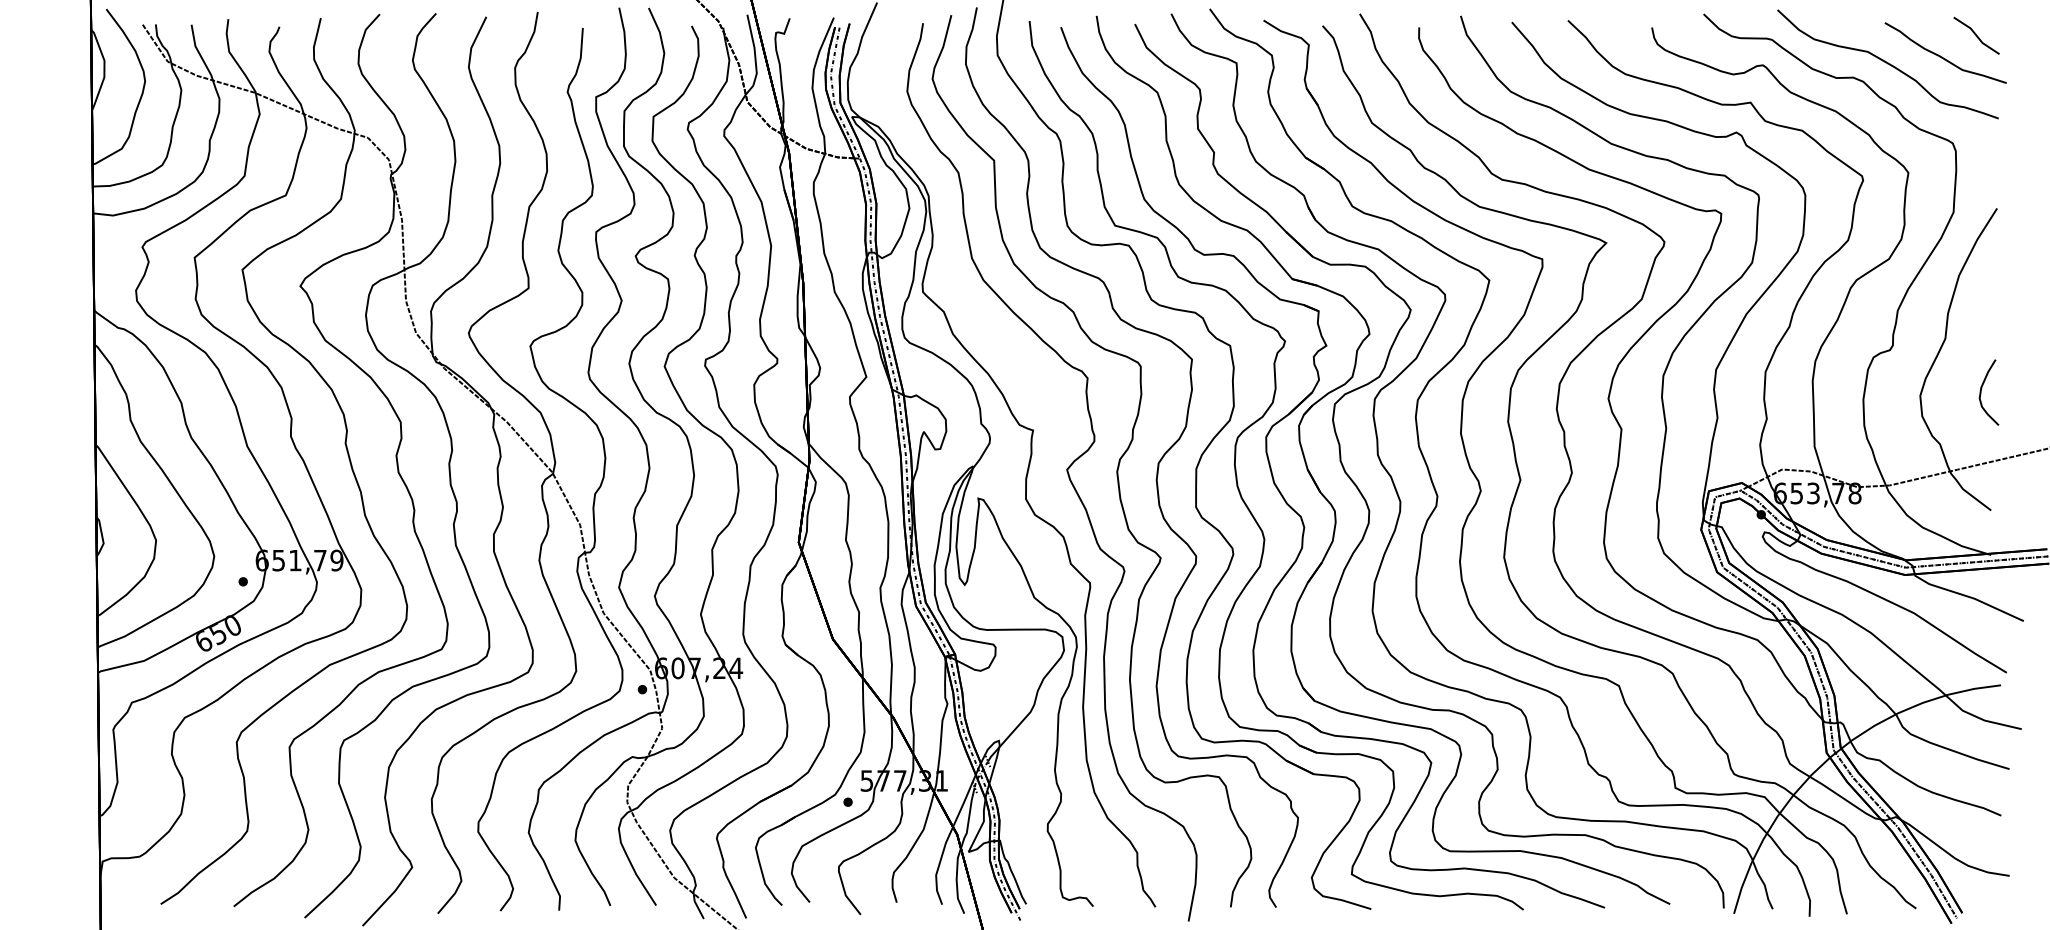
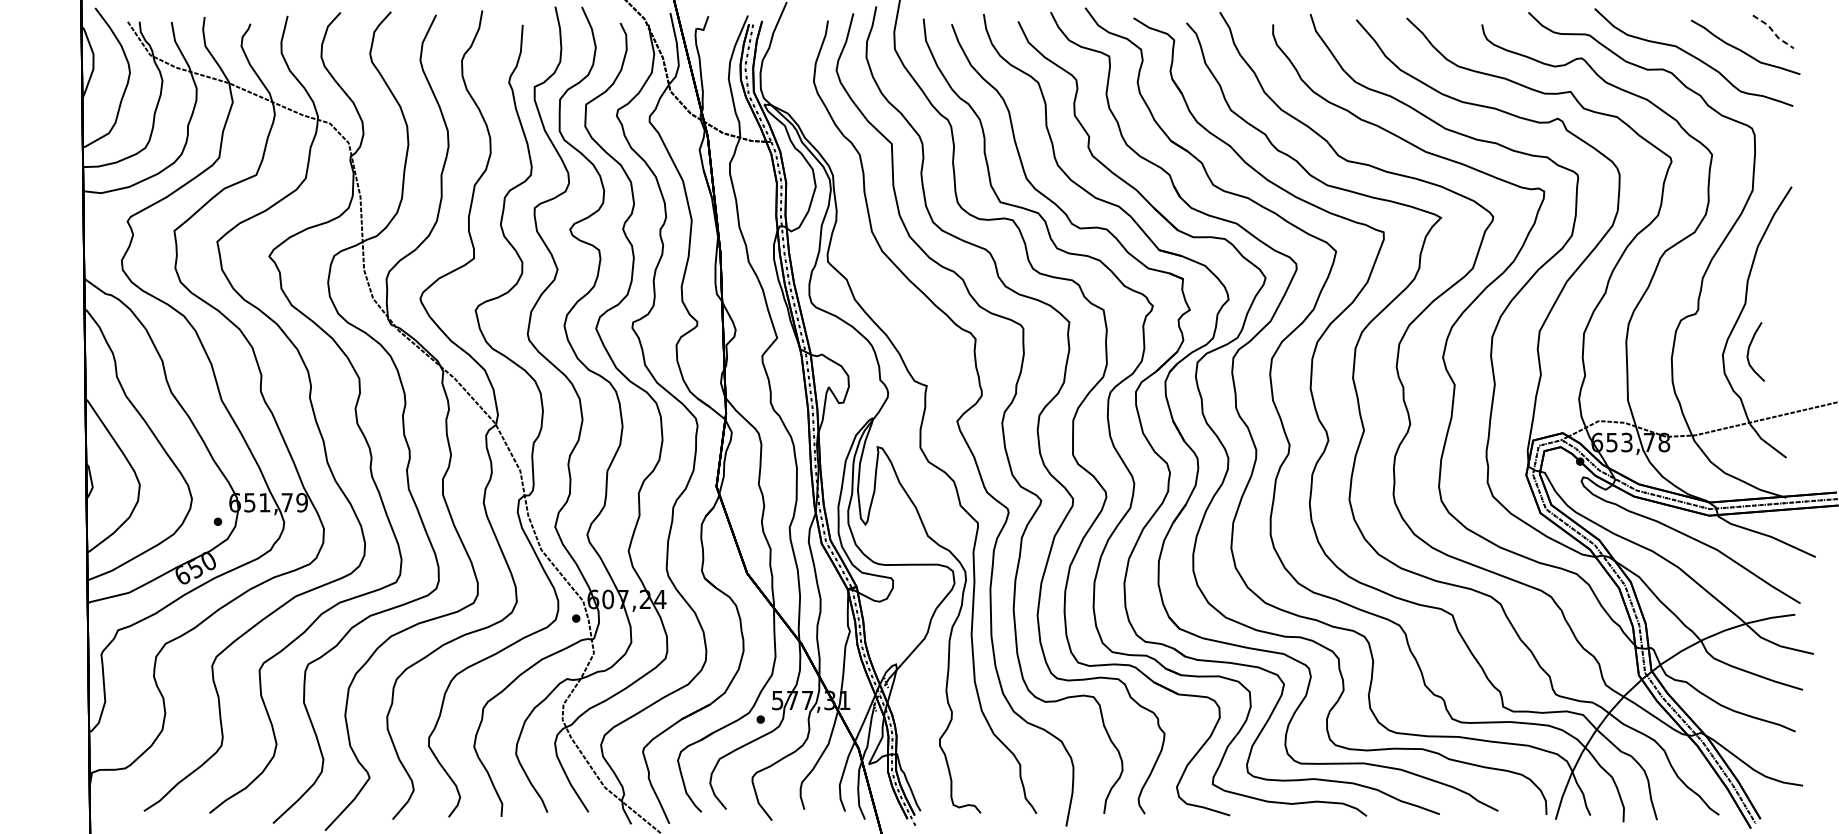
line: (1976, 36) -> (1773, 32), solid -> dashed
curve: (1981, 392) -> (1749, 351), moved

